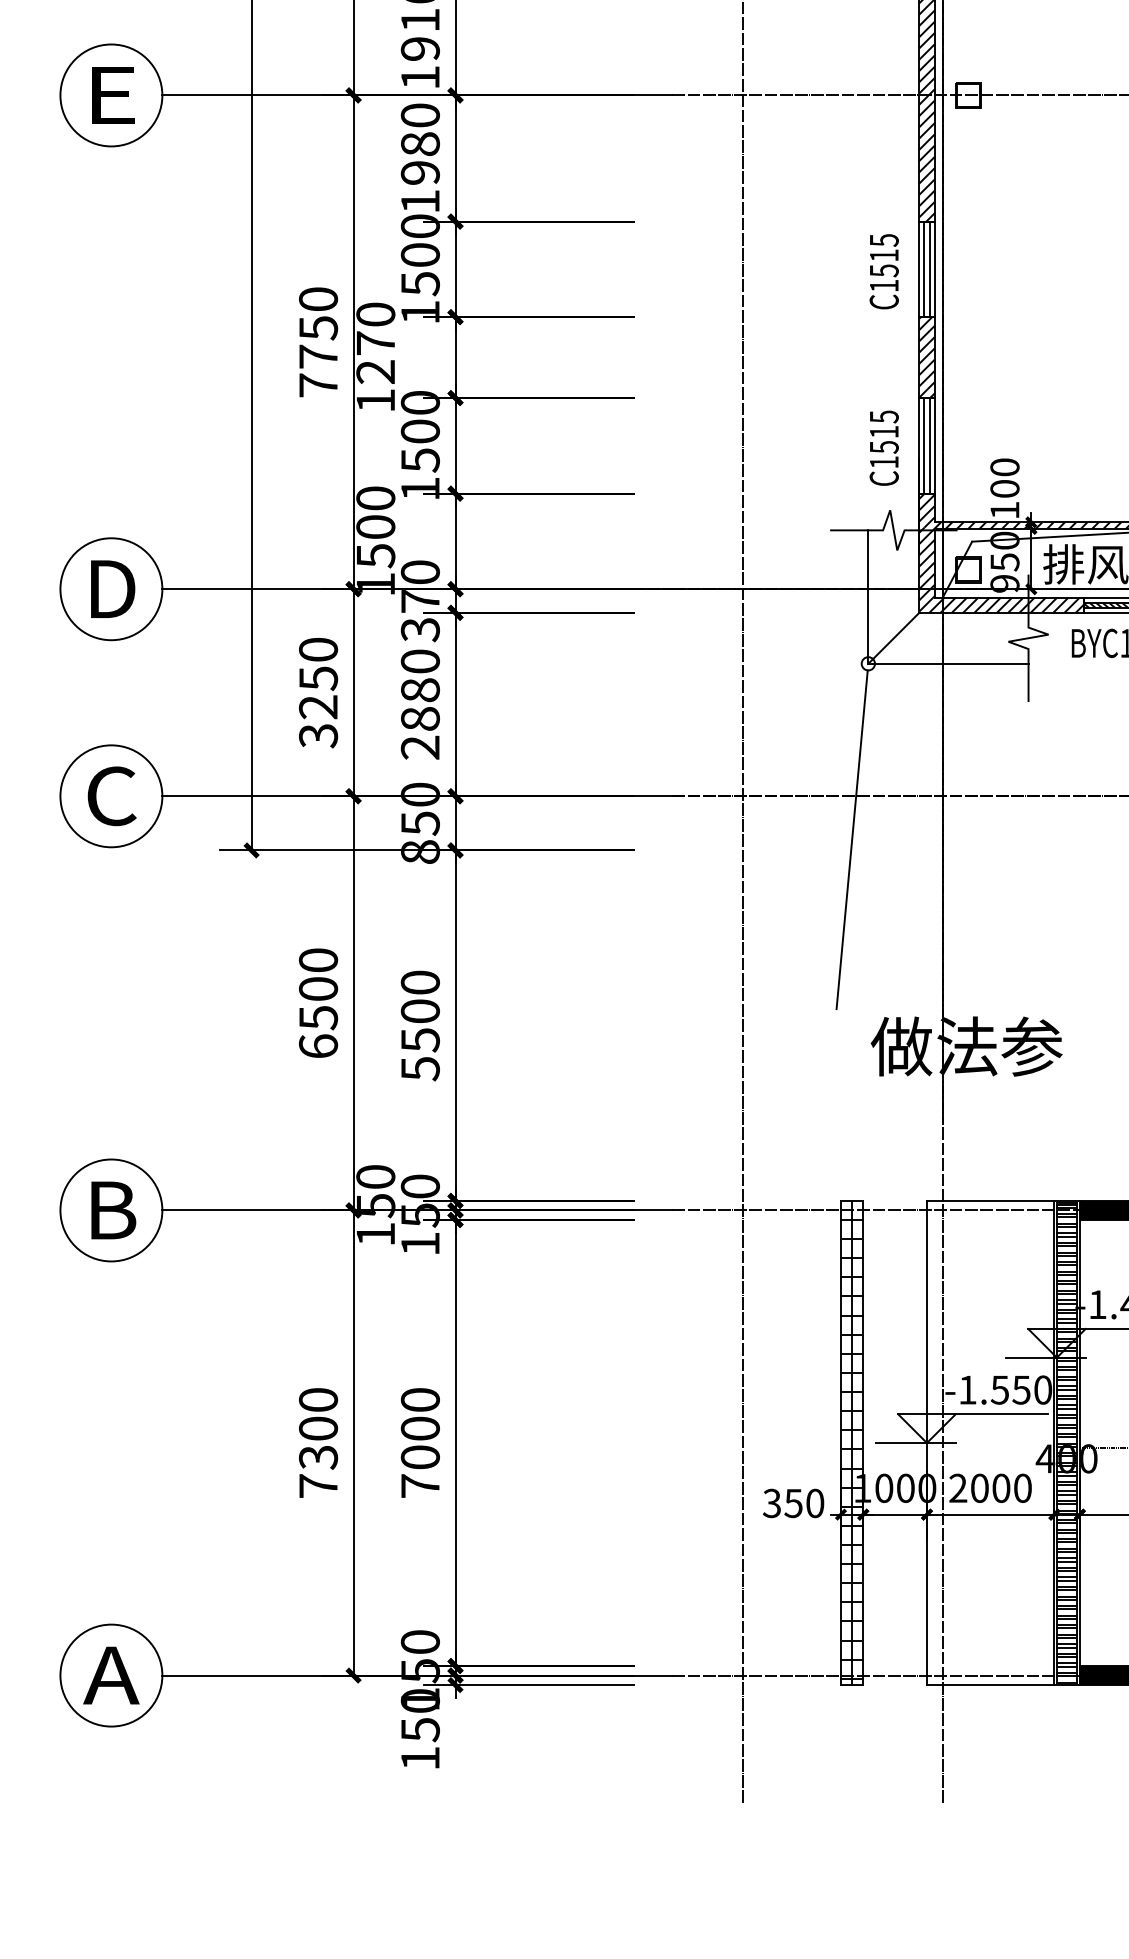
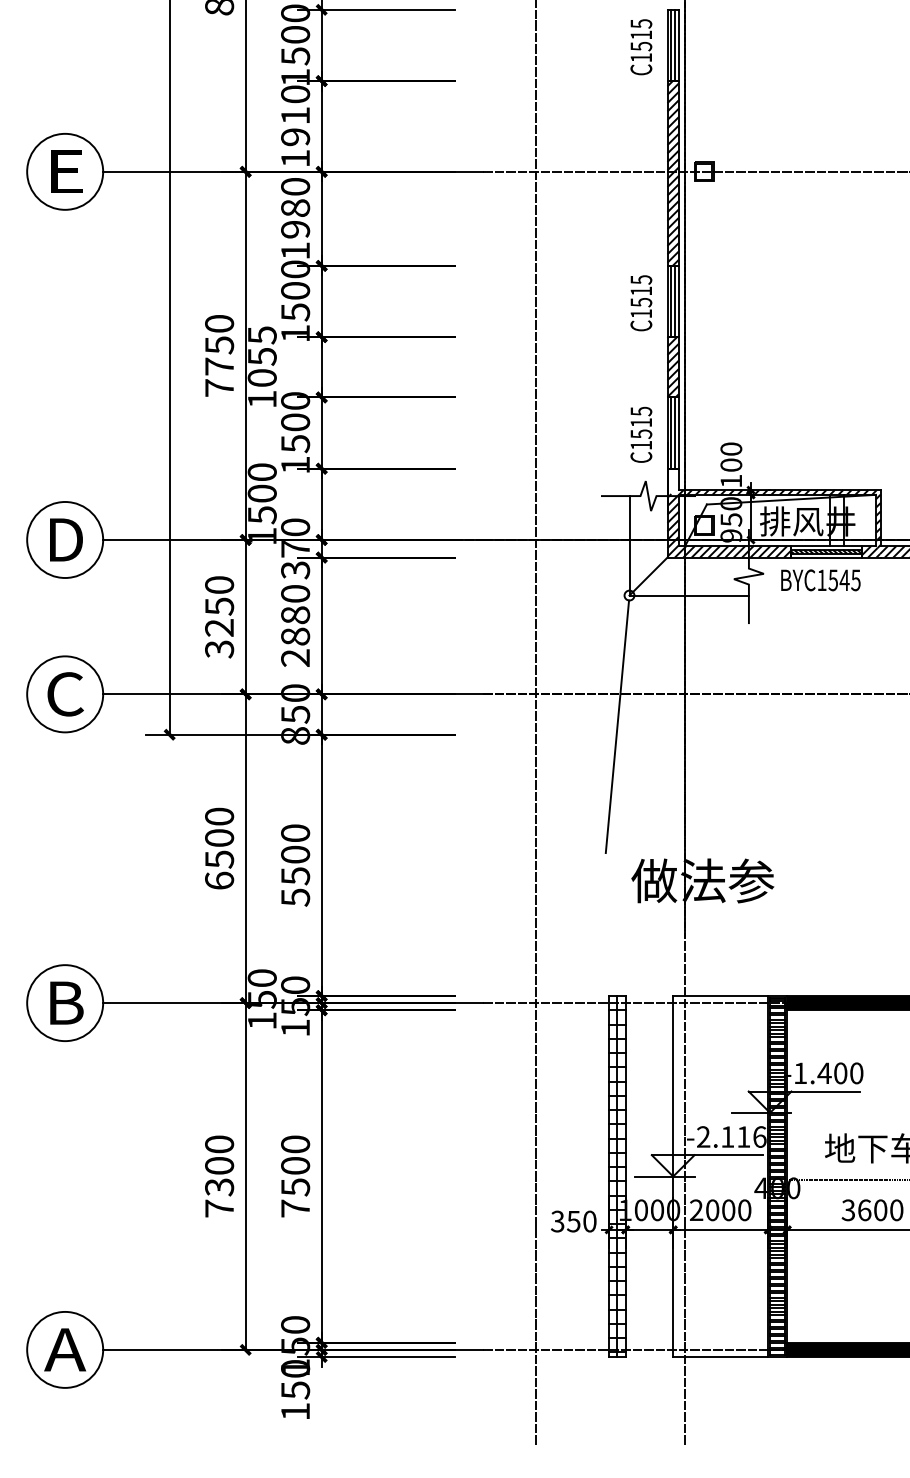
text: (374, 343) -> (261, 356), 1270 -> 1055
hatch: (926, 510) -> (672, 481), removed
text: (1005, 1389) -> (731, 1136), -1.550 -> -2.116
text: (420, 1457) -> (295, 1187), 7000 -> 7500

